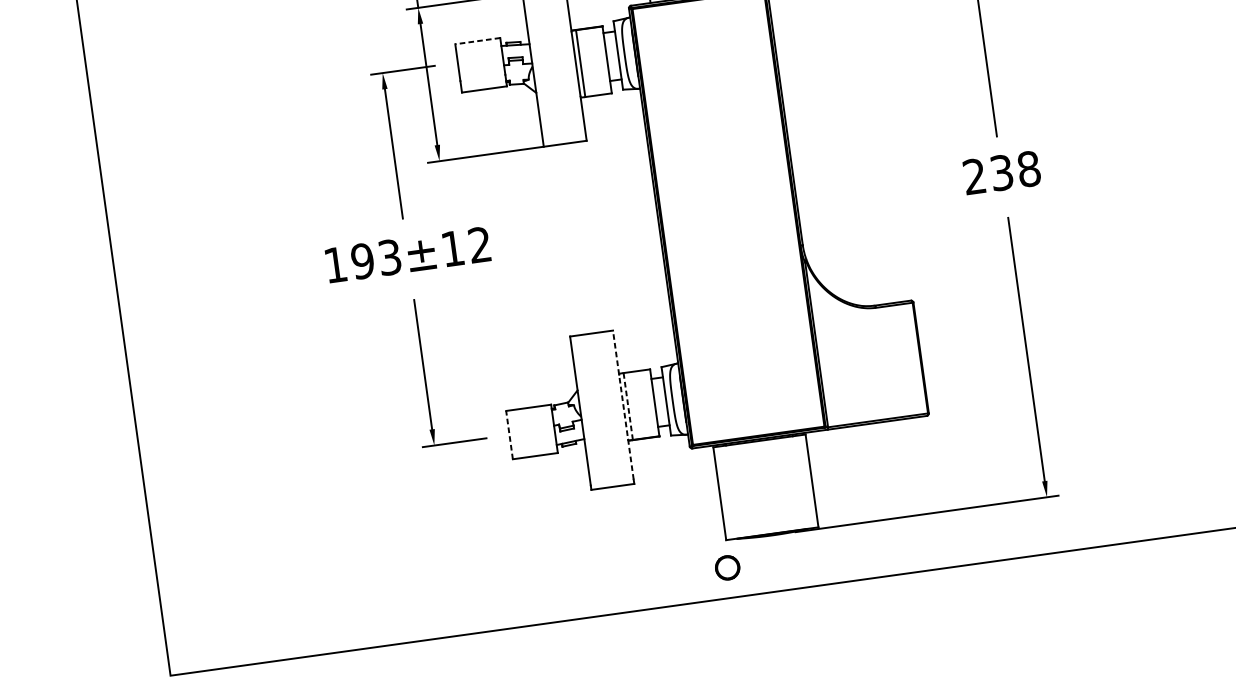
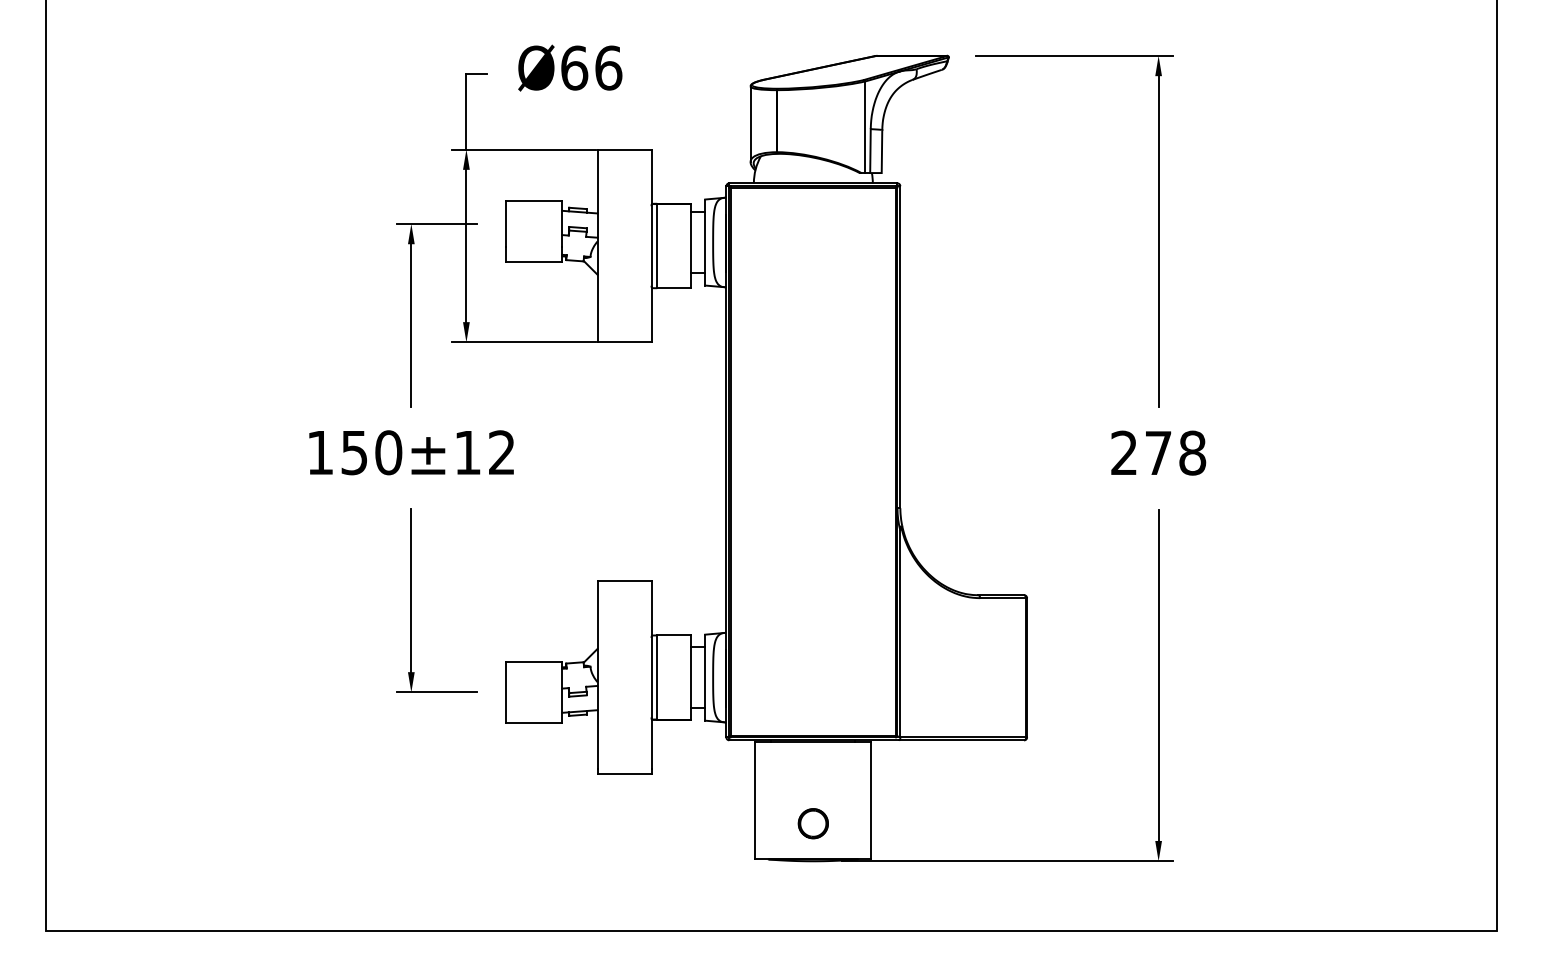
line: (477, 40) -> (533, 200), dashed -> solid
text: (1001, 172) -> (1158, 452), 238 -> 278
text: (376, 259) -> (371, 452), 193±12 -> 150±12
line: (623, 404) -> (651, 674), dashed -> solid
line: (628, 406) -> (657, 677), dashed -> solid
line: (509, 435) -> (505, 692), dashed -> solid
part: (726, 567) -> (812, 823), moved

